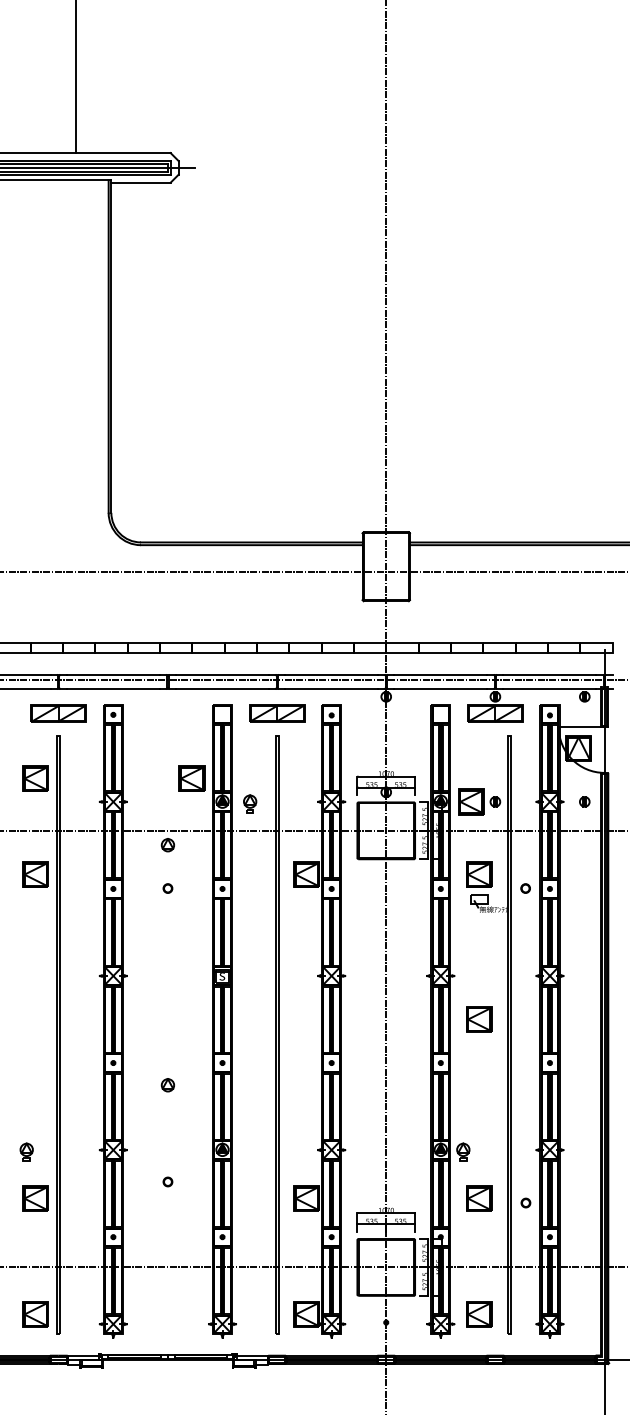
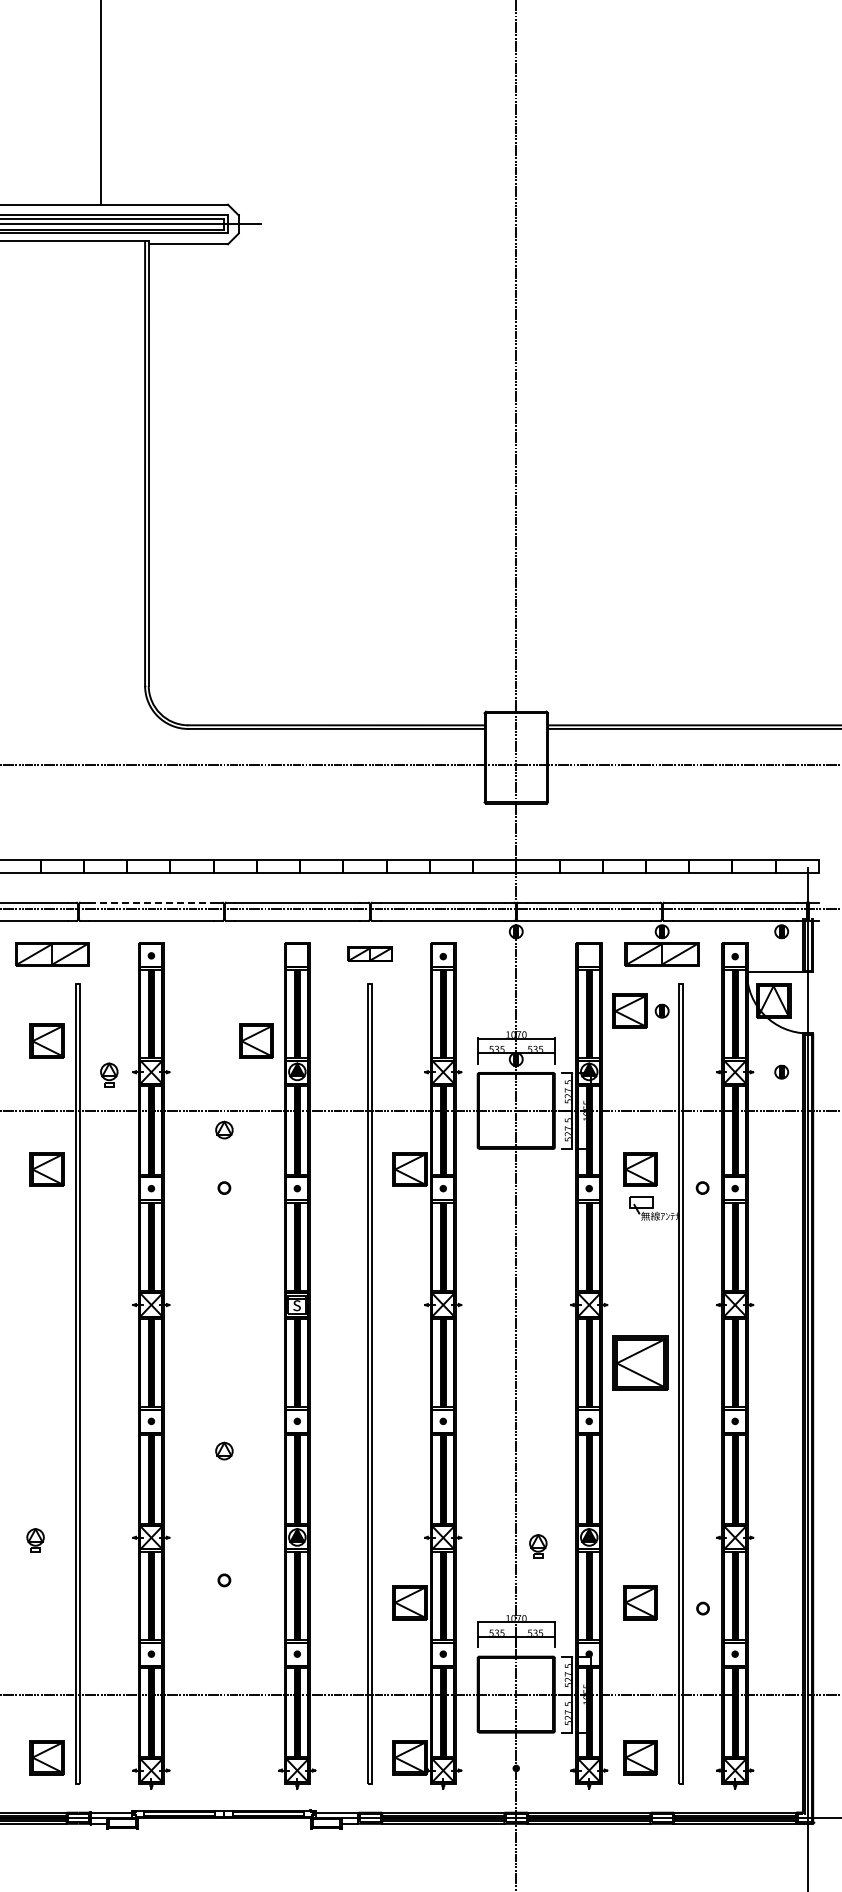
line: (113, 674) -> (151, 902), solid -> dashed
part: (58, 713) -> (52, 954), moved
part: (277, 713) -> (370, 954), size x0.6
part: (479, 801) -> (640, 1010), moved
part: (250, 803) -> (109, 1074), moved
part: (479, 1019) -> (640, 1362), size x1.6
part: (463, 1152) -> (538, 1546), moved
part: (34, 1198) -> (46, 1602), removed

